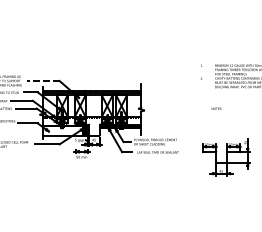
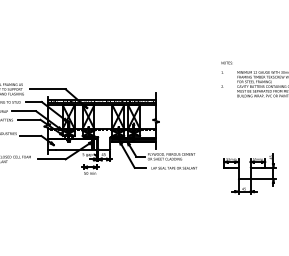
line: (43, 81) -> (47, 89), dashed -> solid
text: (216, 108) -> (226, 62), moved

